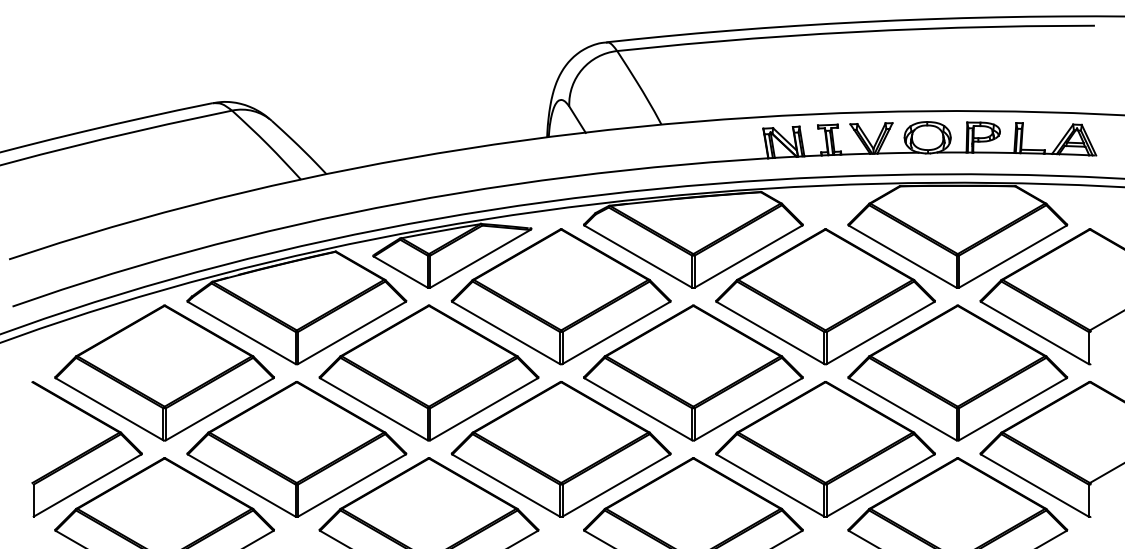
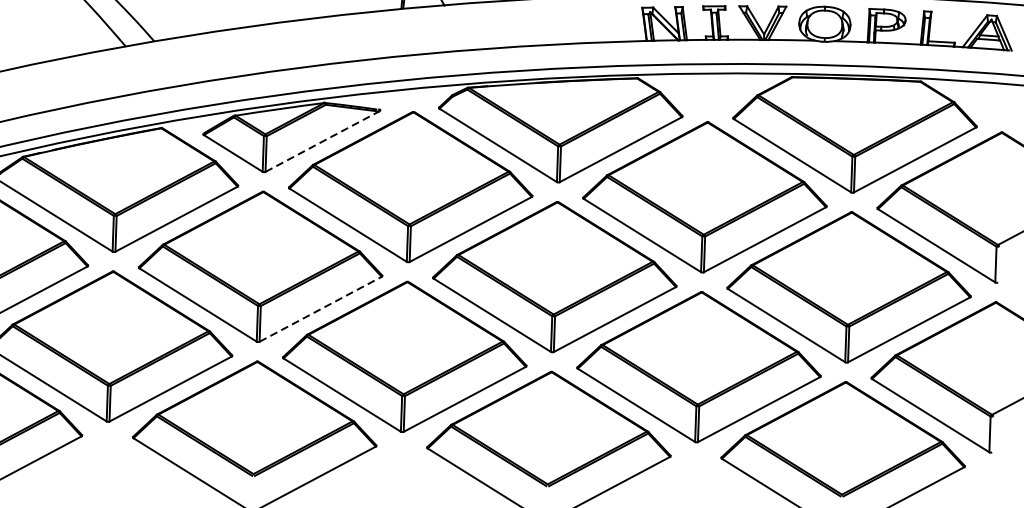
line: (480, 258) -> (322, 141), solid -> dashed
line: (484, 409) -> (321, 309), solid -> dashed

